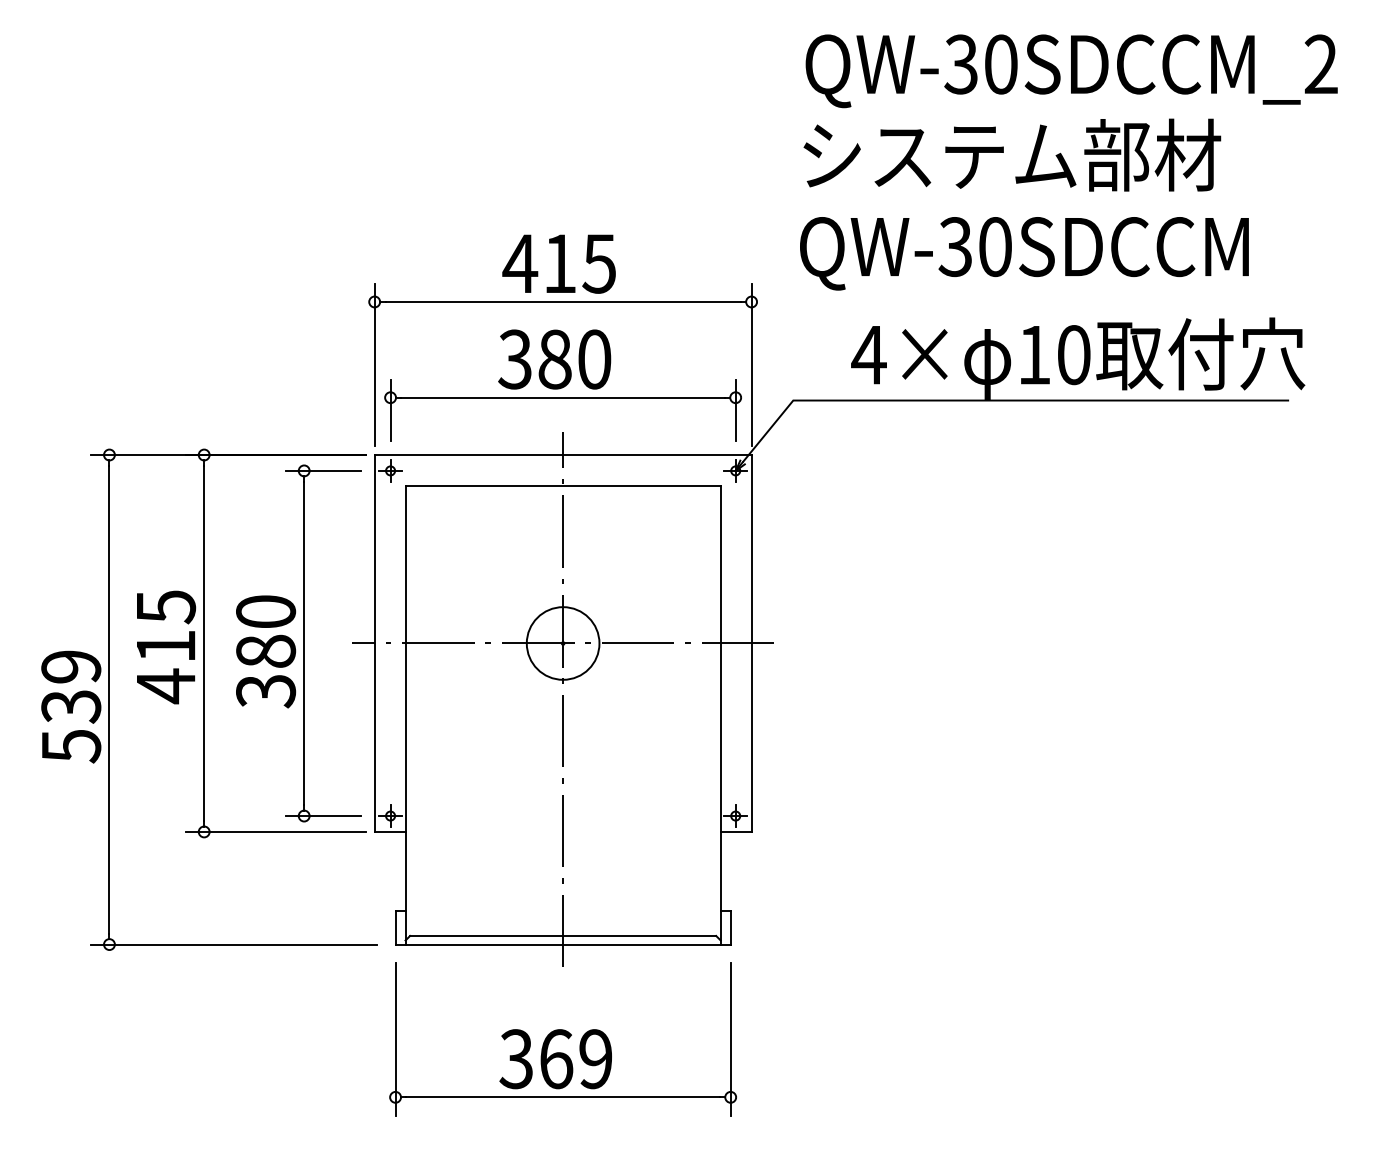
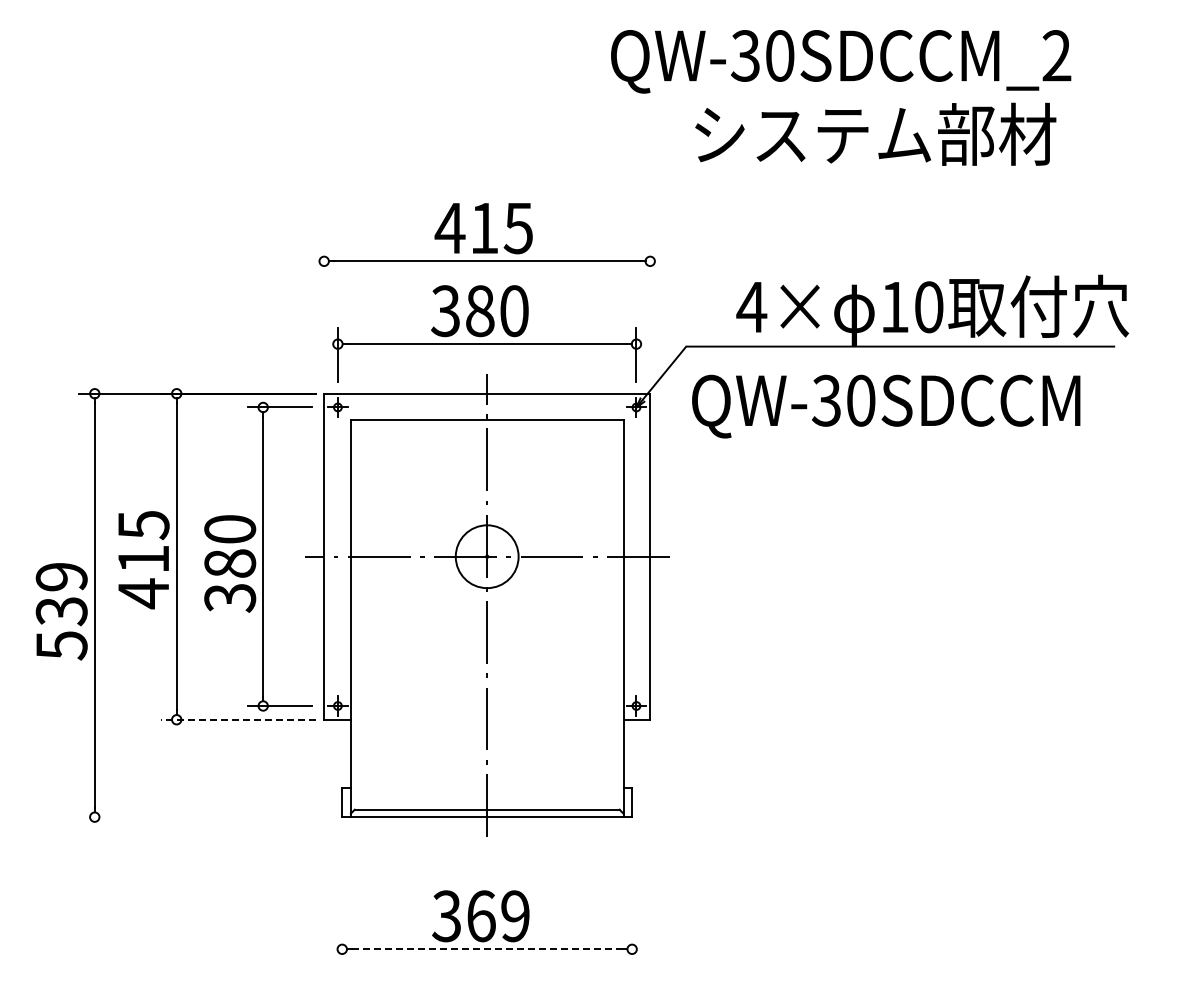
text: (1072, 70) -> (841, 61), moved
text: (1024, 253) -> (886, 406), moved
line: (375, 364) -> (324, 315), removed
line: (751, 364) -> (650, 315), removed
line: (275, 831) -> (238, 719), solid -> dashed
line: (233, 944) -> (202, 817), removed
line: (395, 1038) -> (342, 898), removed
line: (731, 1038) -> (632, 898), removed
line: (563, 1097) -> (487, 949), solid -> dashed

